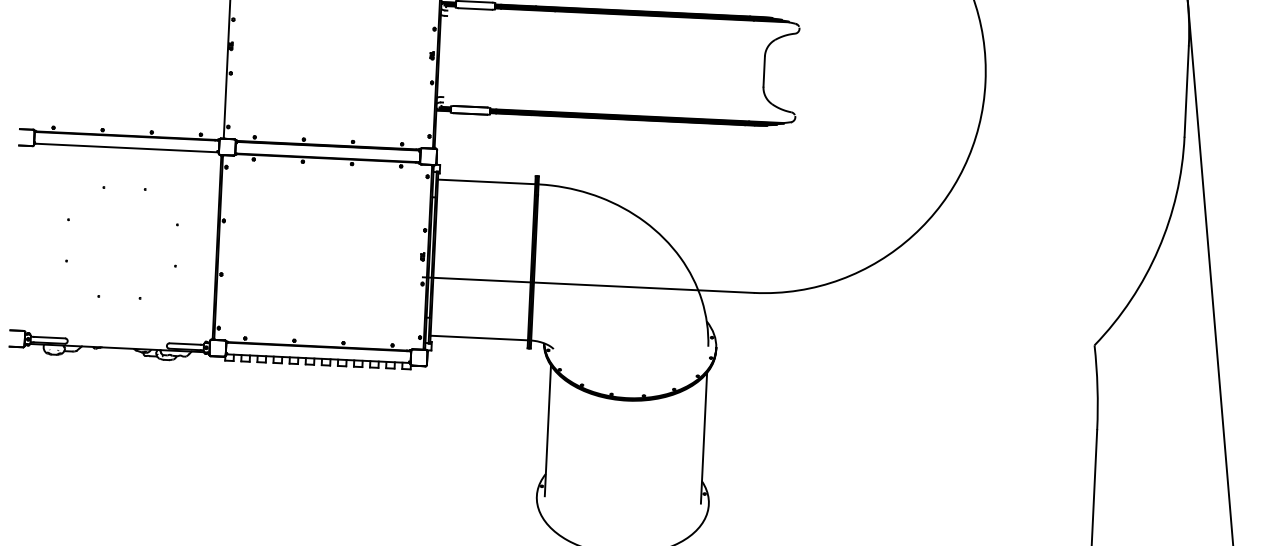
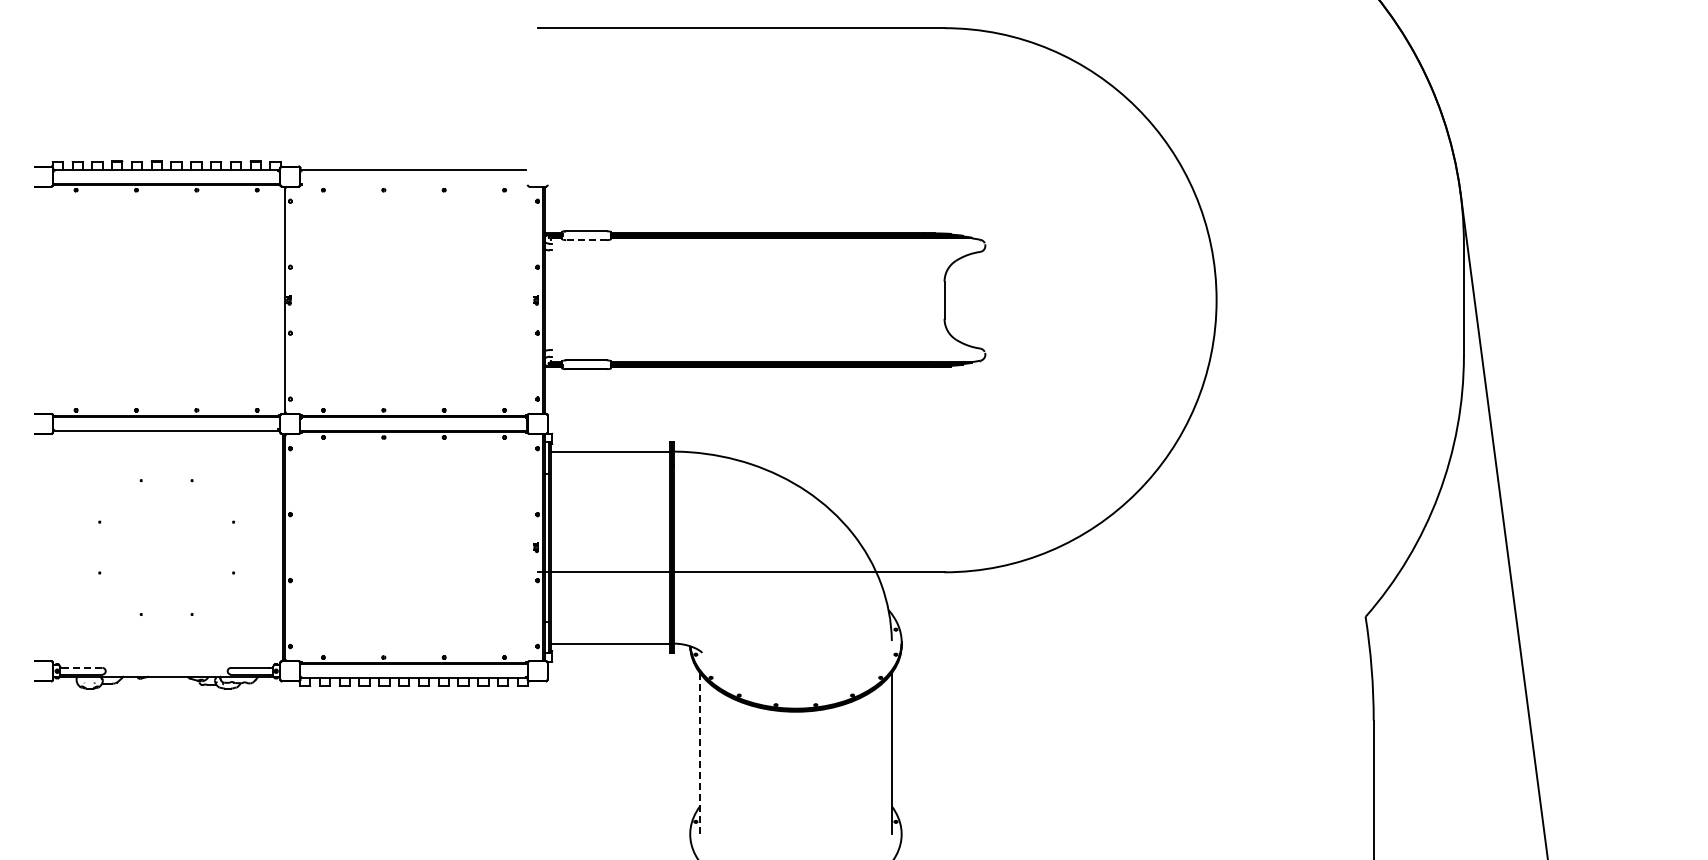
line: (475, 9) -> (586, 240), solid -> dashed
line: (48, 337) -> (82, 667), solid -> dashed
line: (547, 430) -> (699, 752), solid -> dashed

